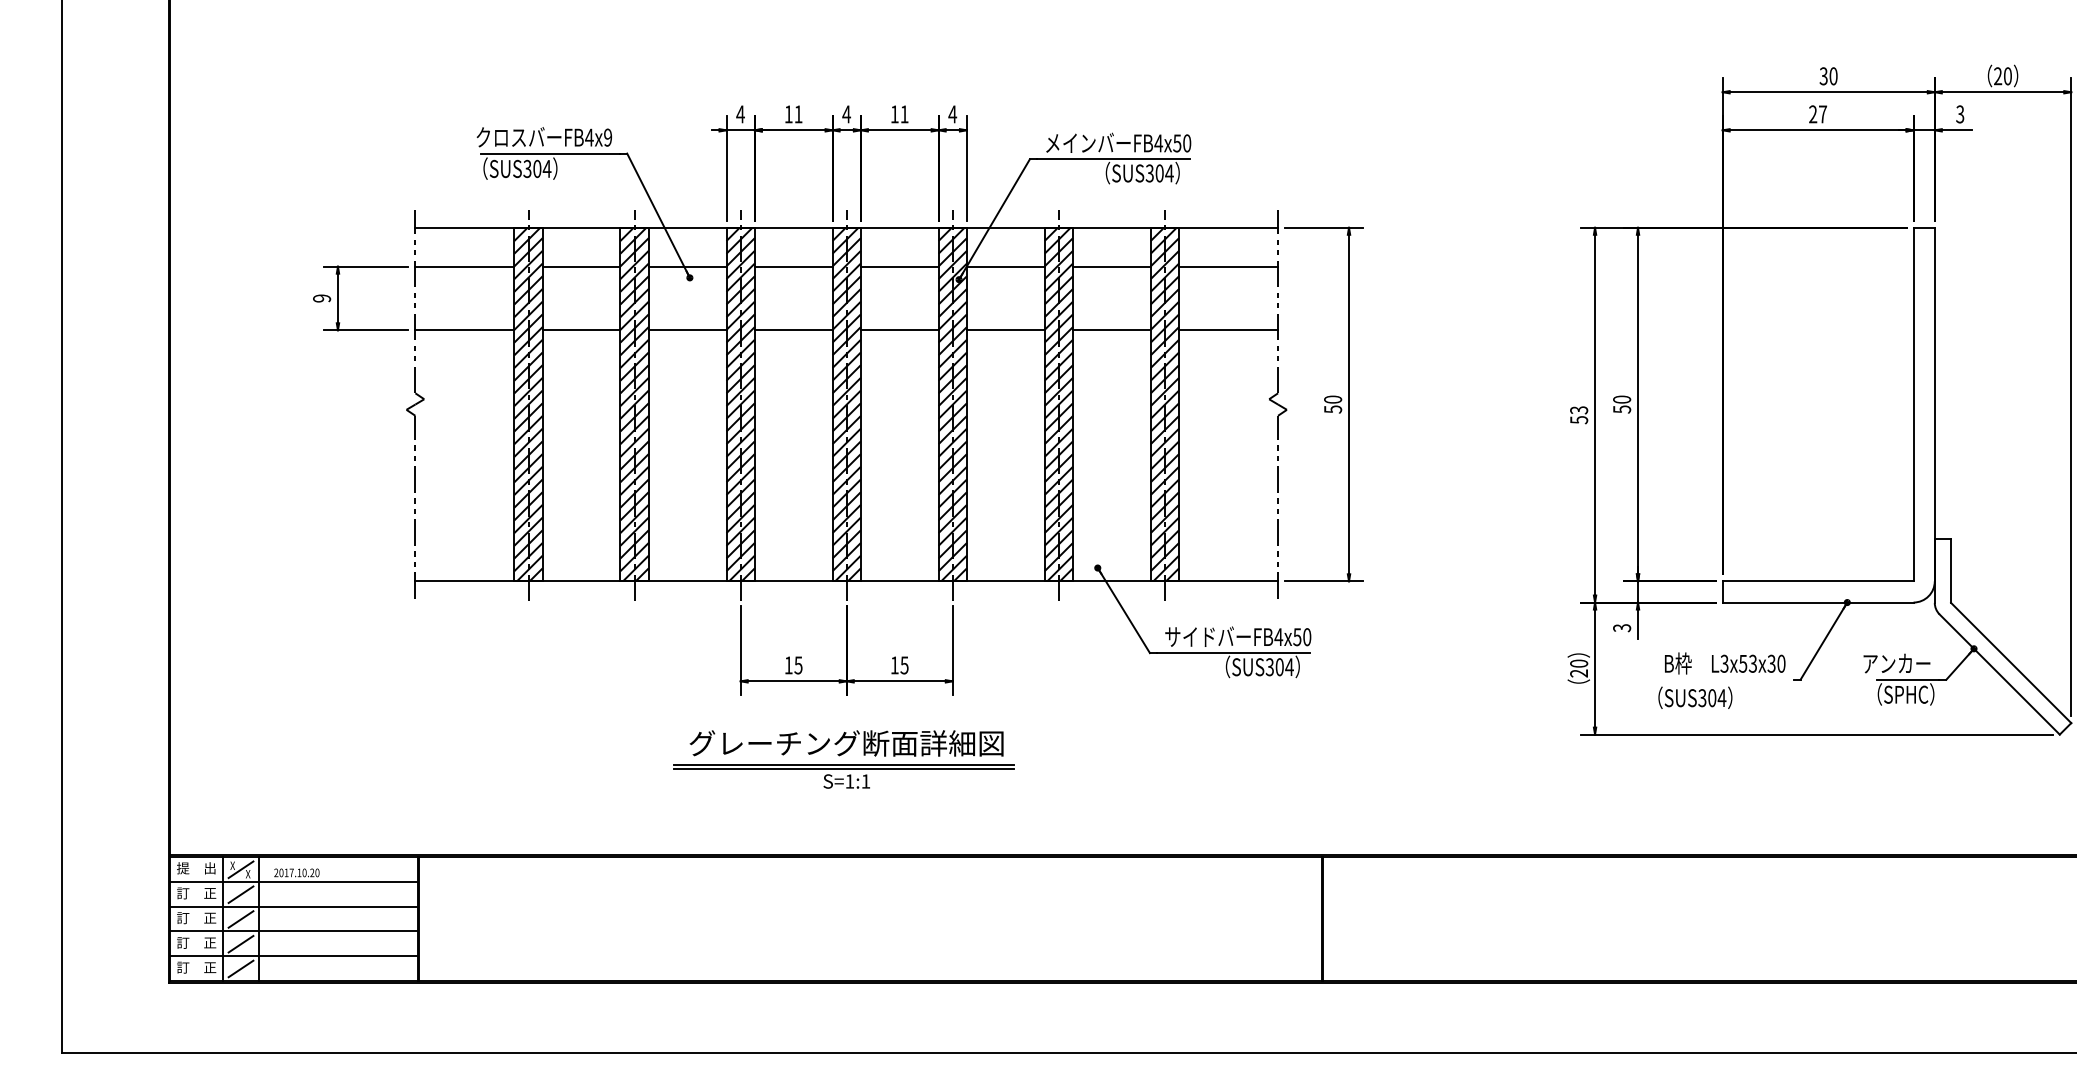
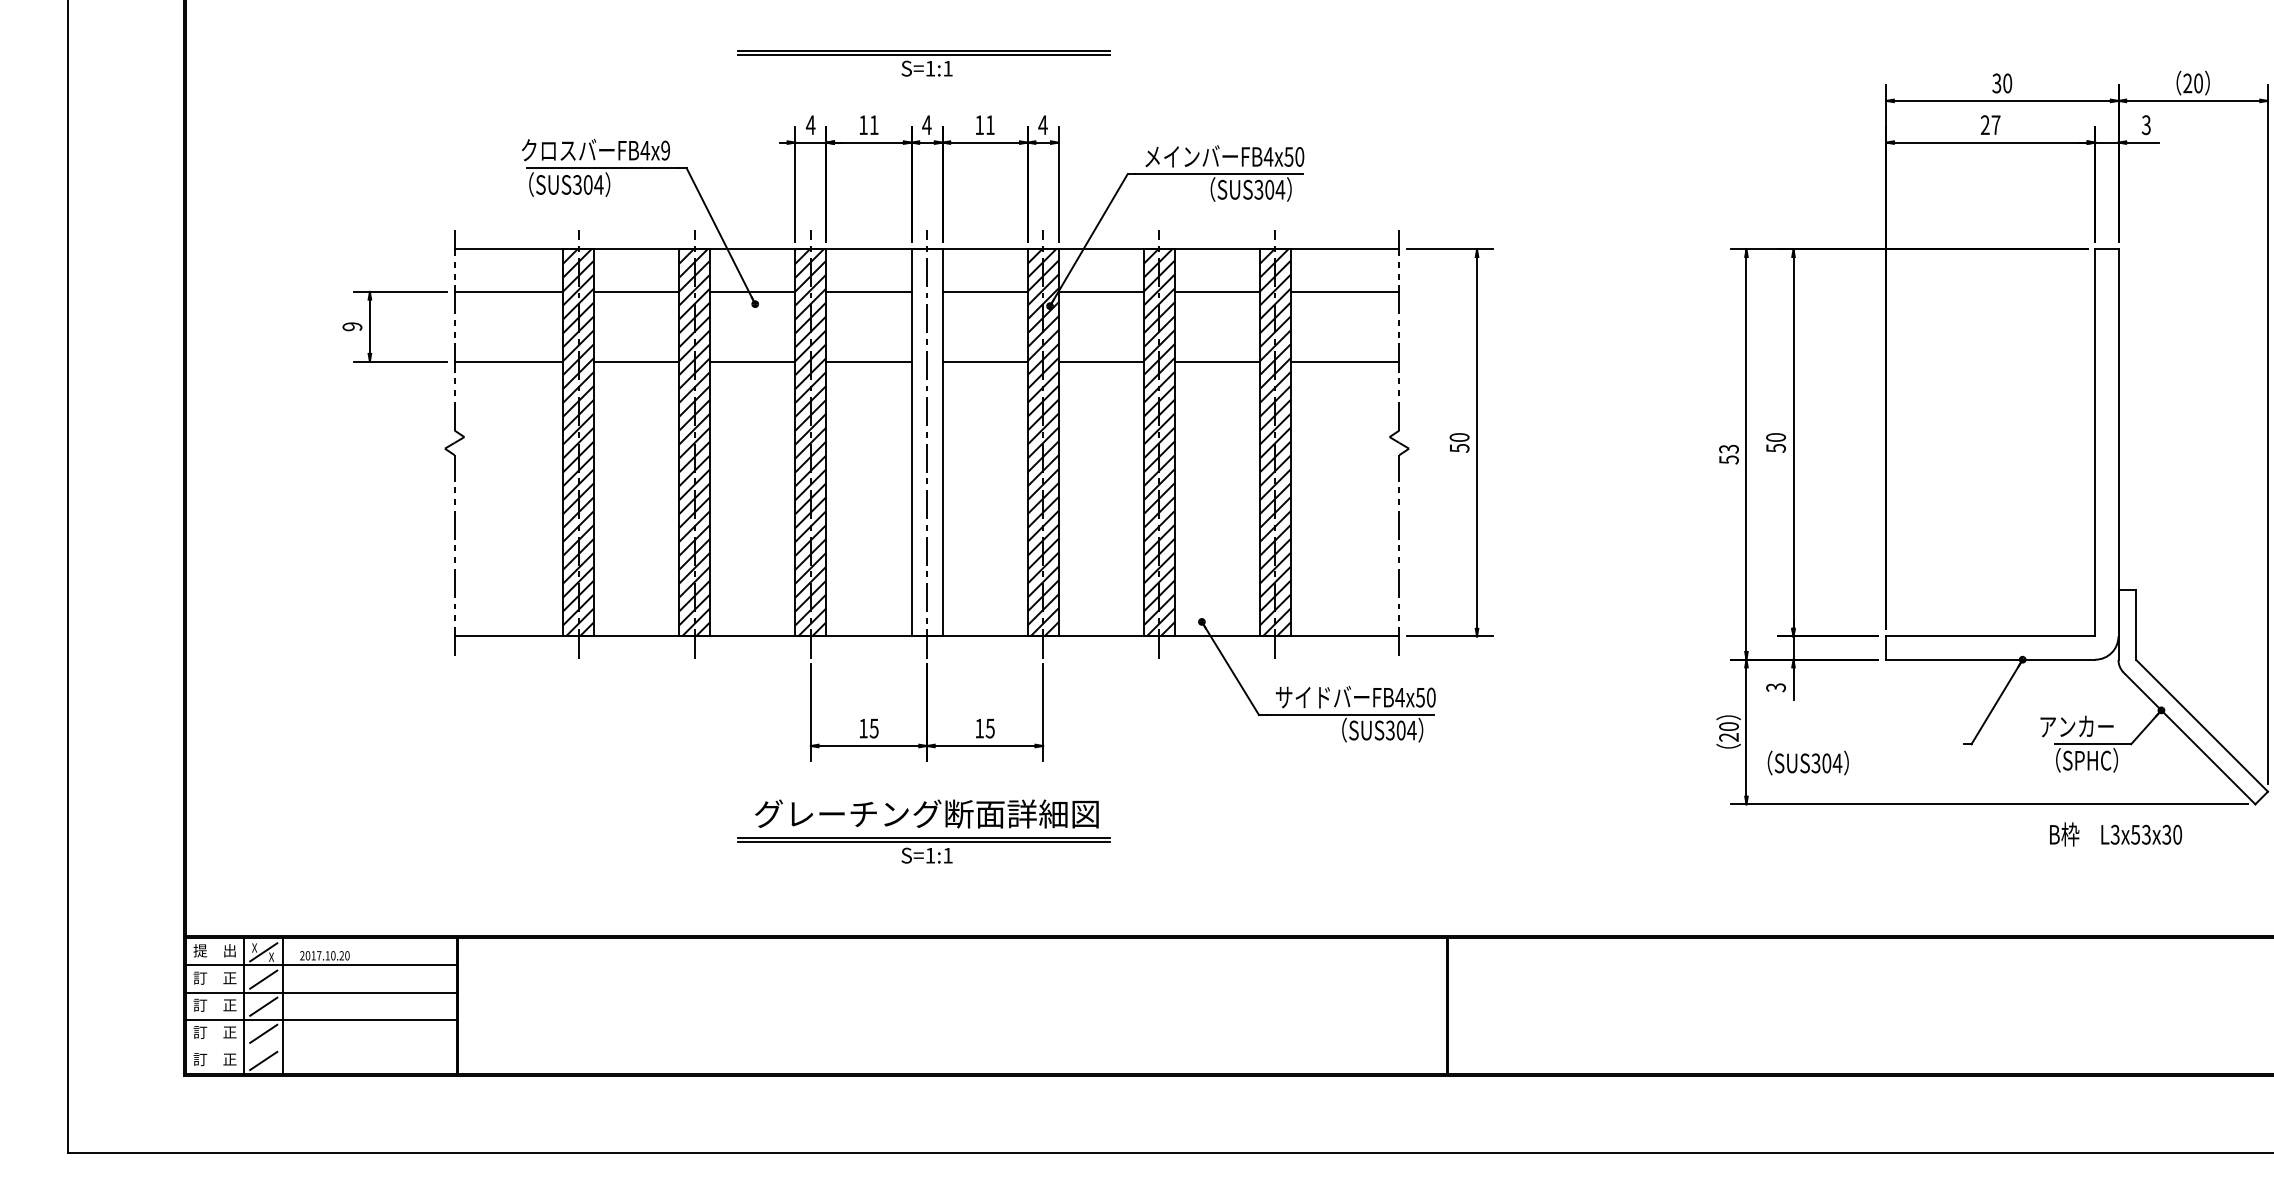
part: (843, 58) -> (923, 63), added
hatch: (846, 404) -> (926, 442), removed
text: (1724, 663) -> (2115, 834), moved
text: (1694, 697) -> (1807, 762), moved
line: (293, 955) -> (321, 1046), removed

